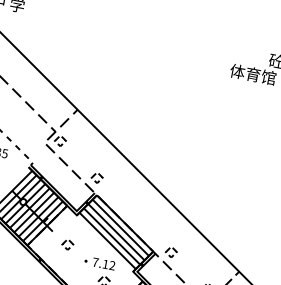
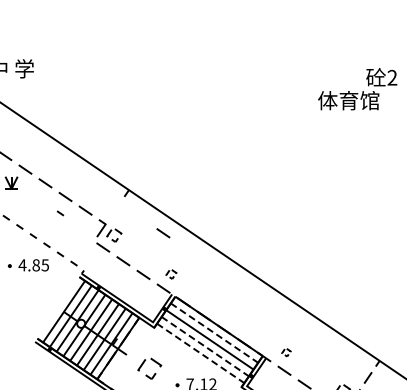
line: (22, 117) -> (59, 213), added
line: (64, 122) -> (115, 210), removed
line: (97, 146) -> (163, 233), added
part: (97, 178) -> (171, 274), size x0.7
line: (120, 228) -> (214, 333), solid -> dashed
line: (112, 236) -> (205, 346), solid -> dashed
line: (107, 240) -> (200, 353), solid -> dashed
part: (67, 244) -> (149, 368), size x1.6
part: (171, 252) -> (286, 352), size x0.6

